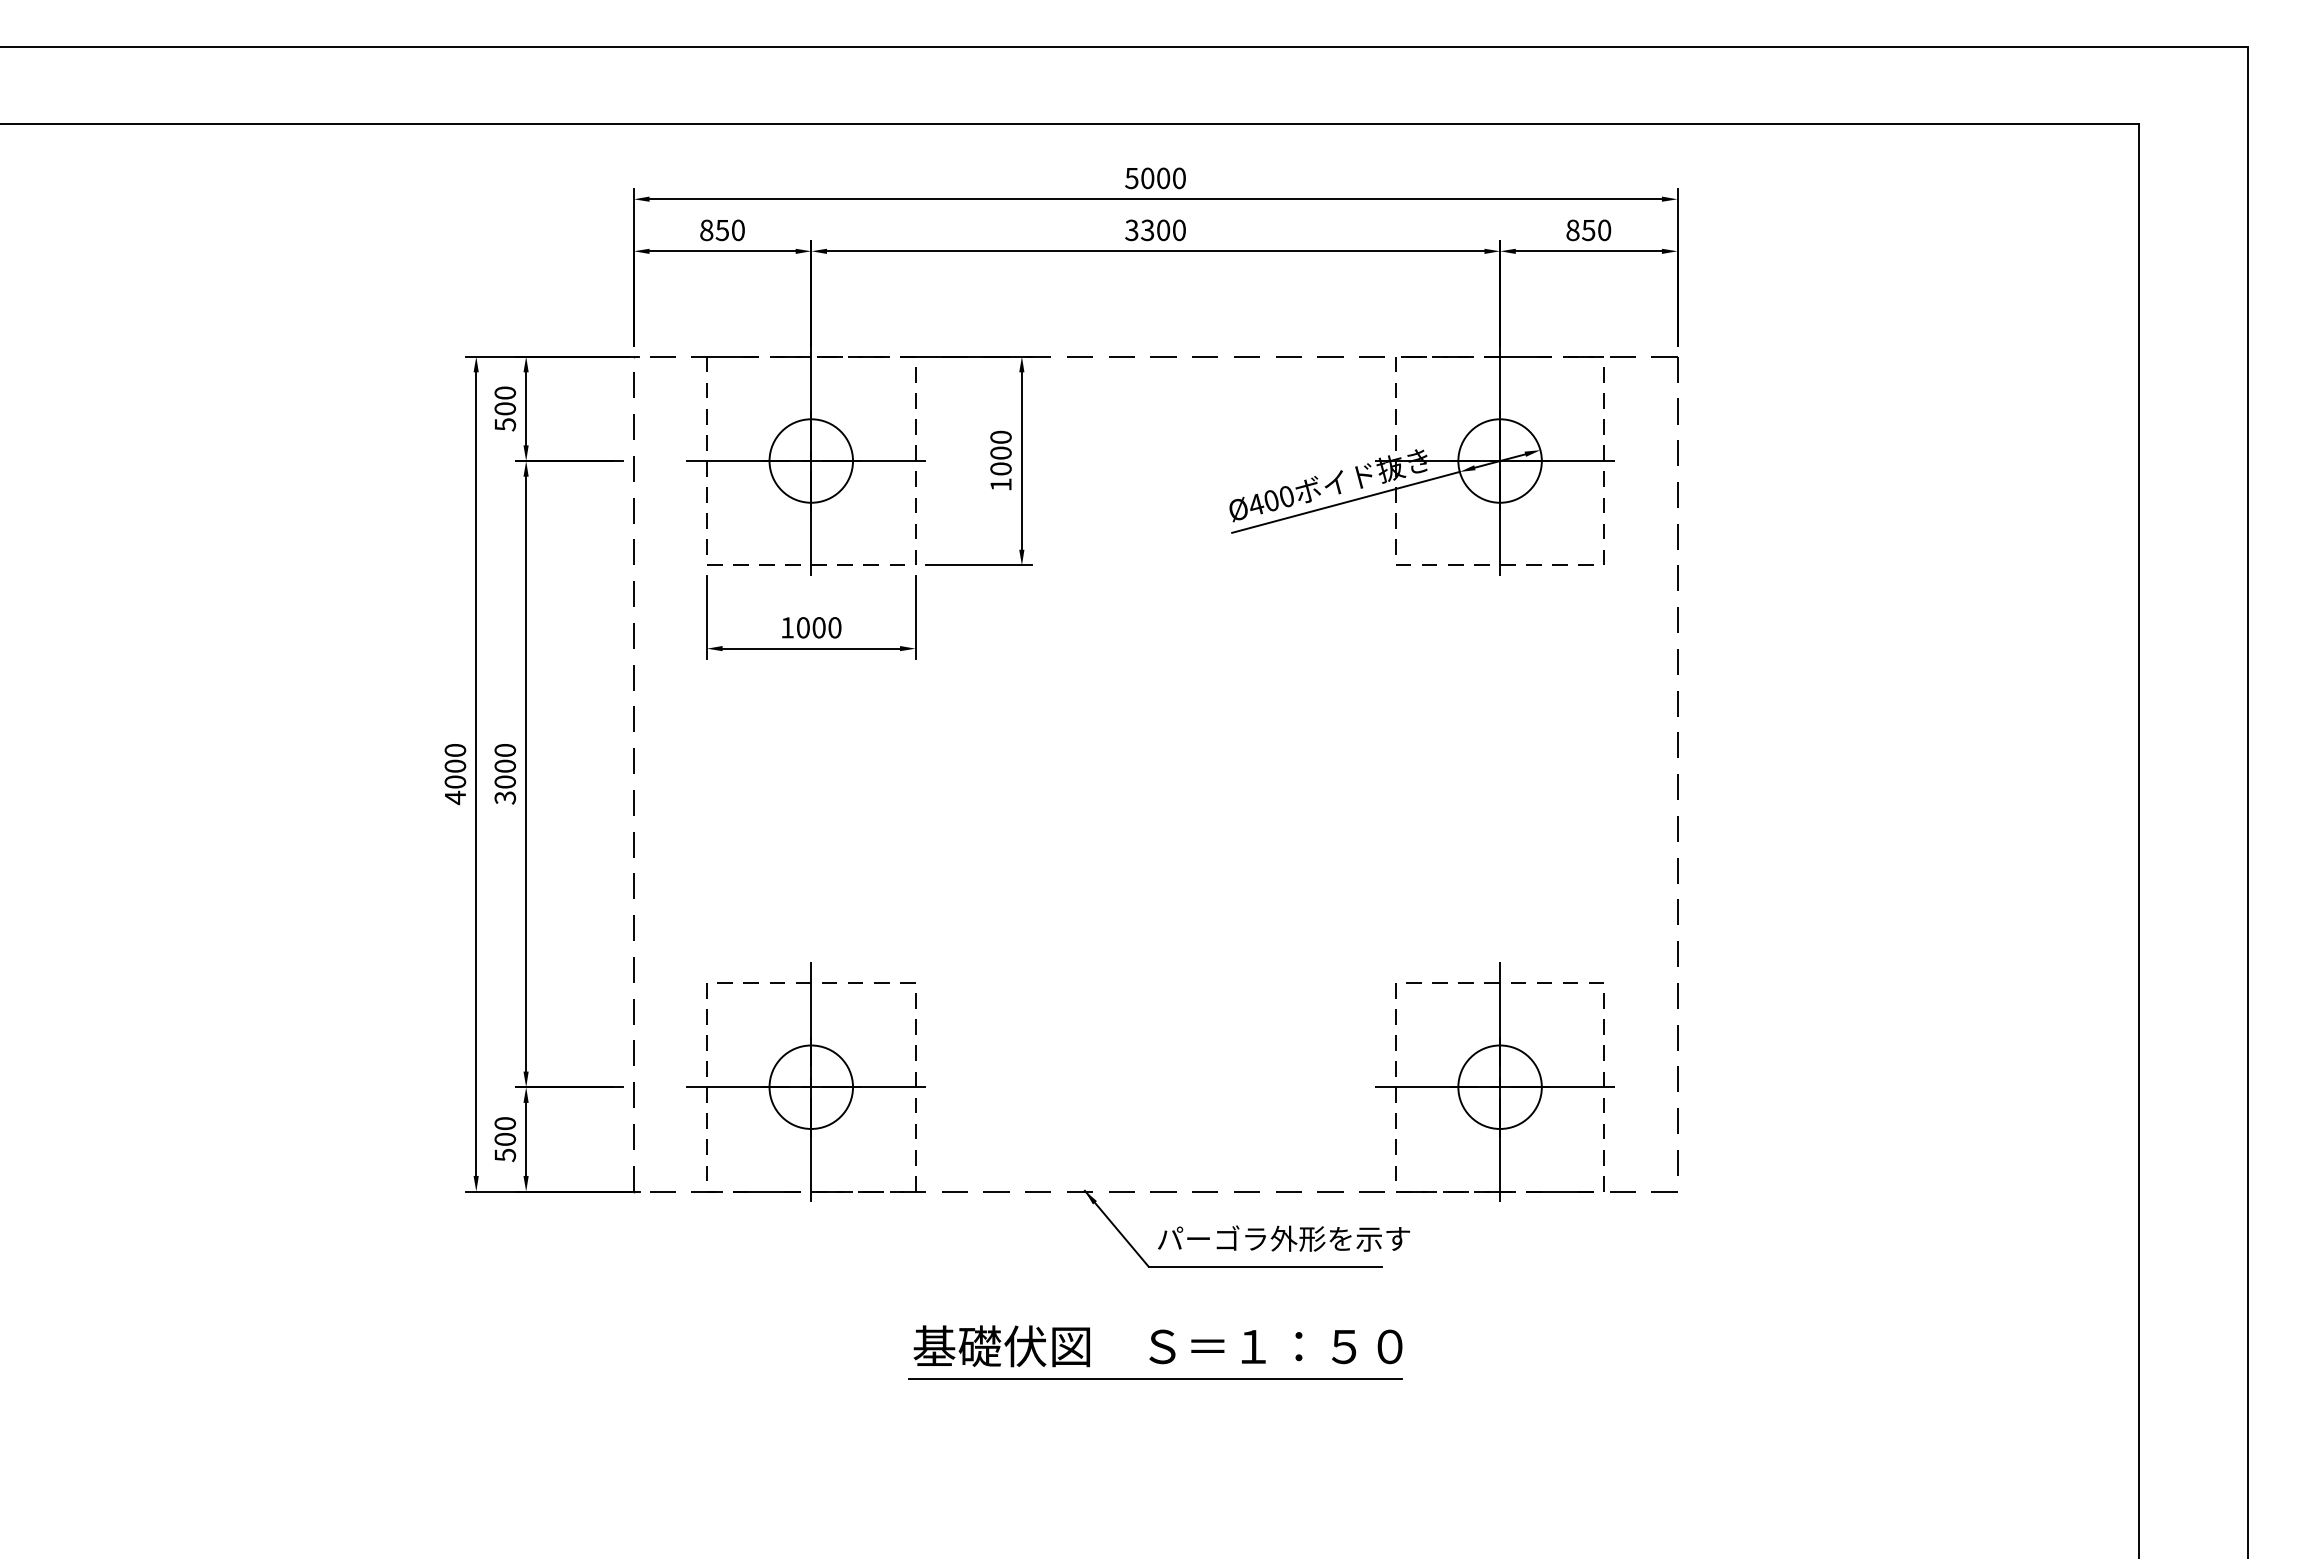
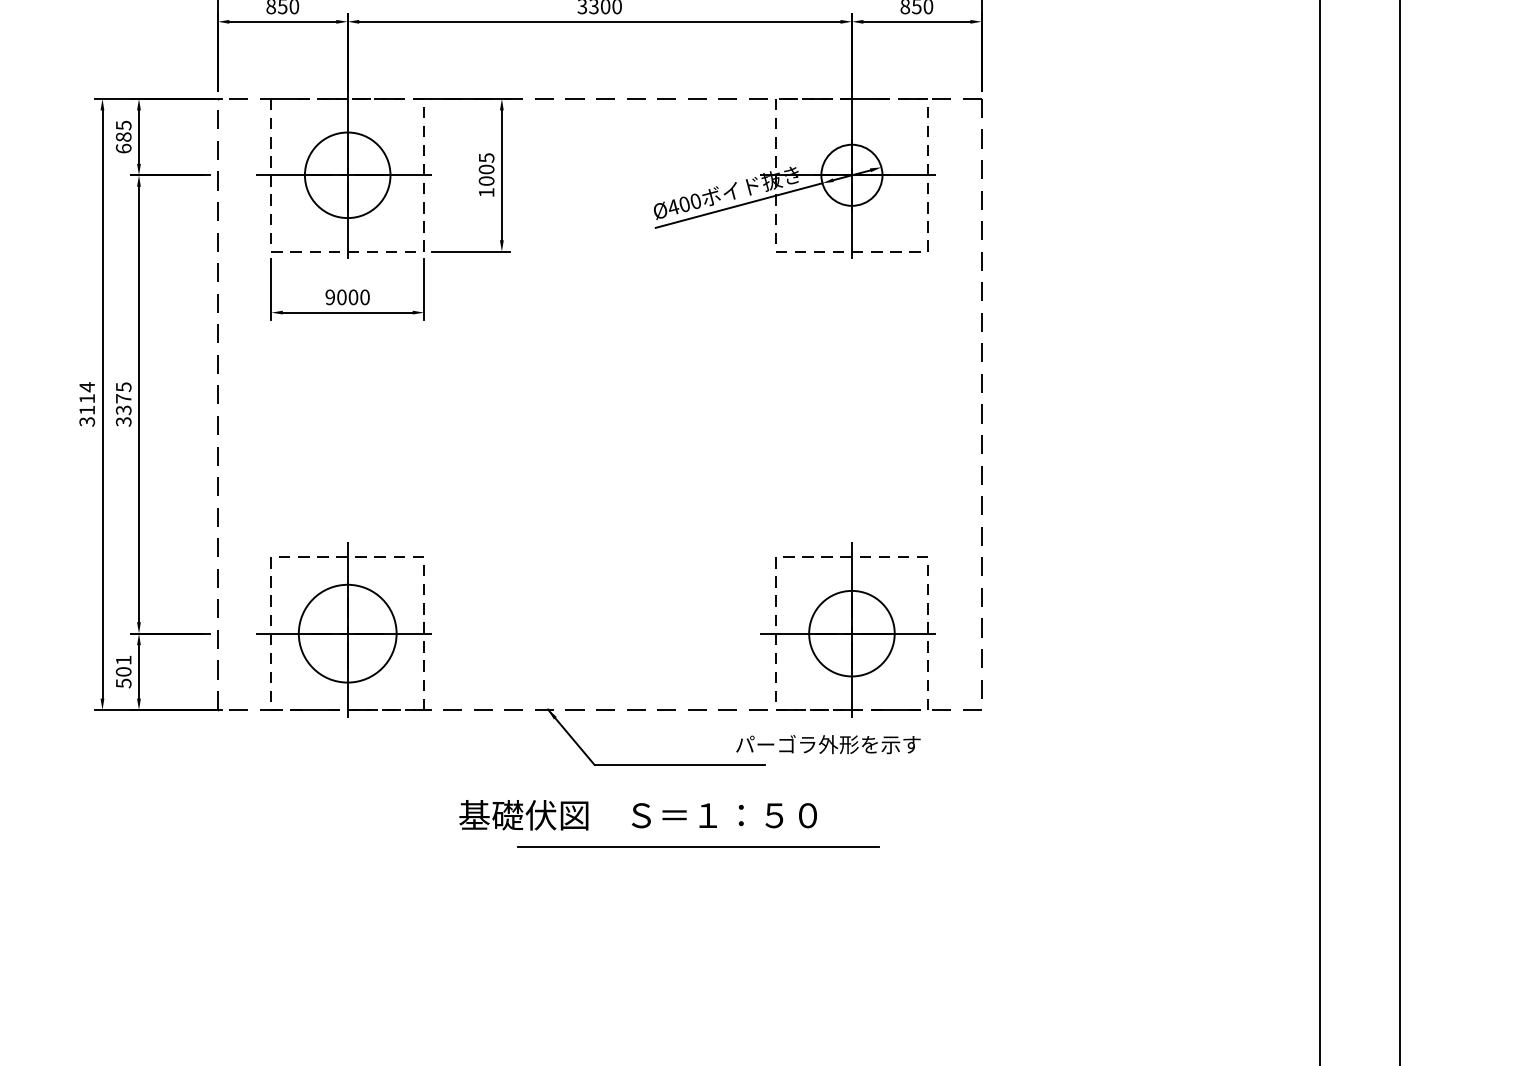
text: (505, 408) -> (123, 136), 500 -> 685
text: (1000, 437) -> (486, 158), 1000 -> 1005
circle: (811, 460) -> (347, 174), size x1.4
text: (787, 627) -> (330, 297), 1000 -> 9000
text: (505, 766) -> (123, 398), 3000 -> 3375
text: (455, 774) -> (87, 404), 4000 -> 3114
circle: (811, 1086) -> (347, 633), size x1.6
circle: (1499, 1086) -> (851, 633), size x1.4
text: (505, 1123) -> (123, 660), 500 -> 501
text: (1284, 1238) -> (828, 744), moved
text: (1157, 1346) -> (637, 815), moved
line: (1155, 1378) -> (698, 846), moved

